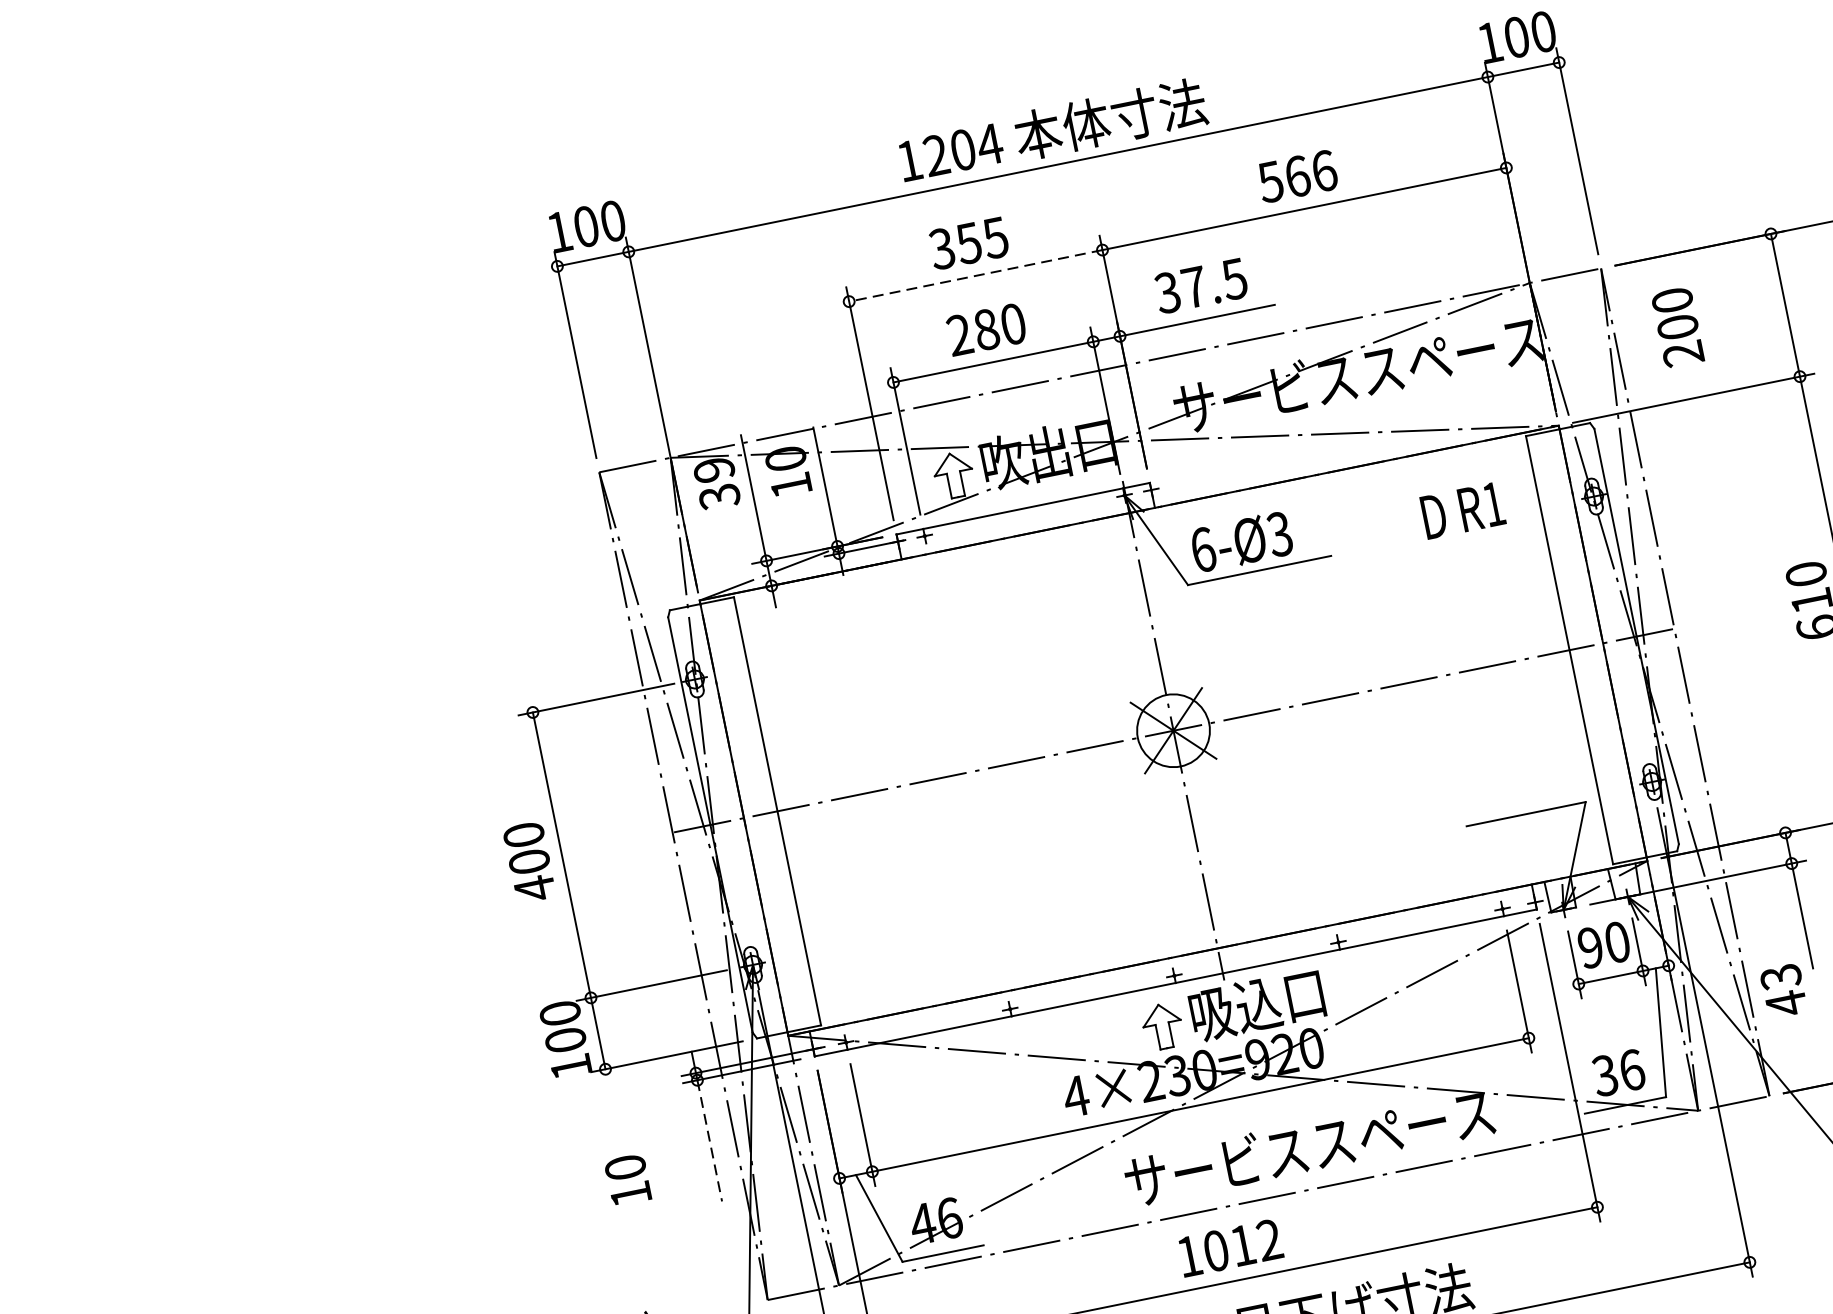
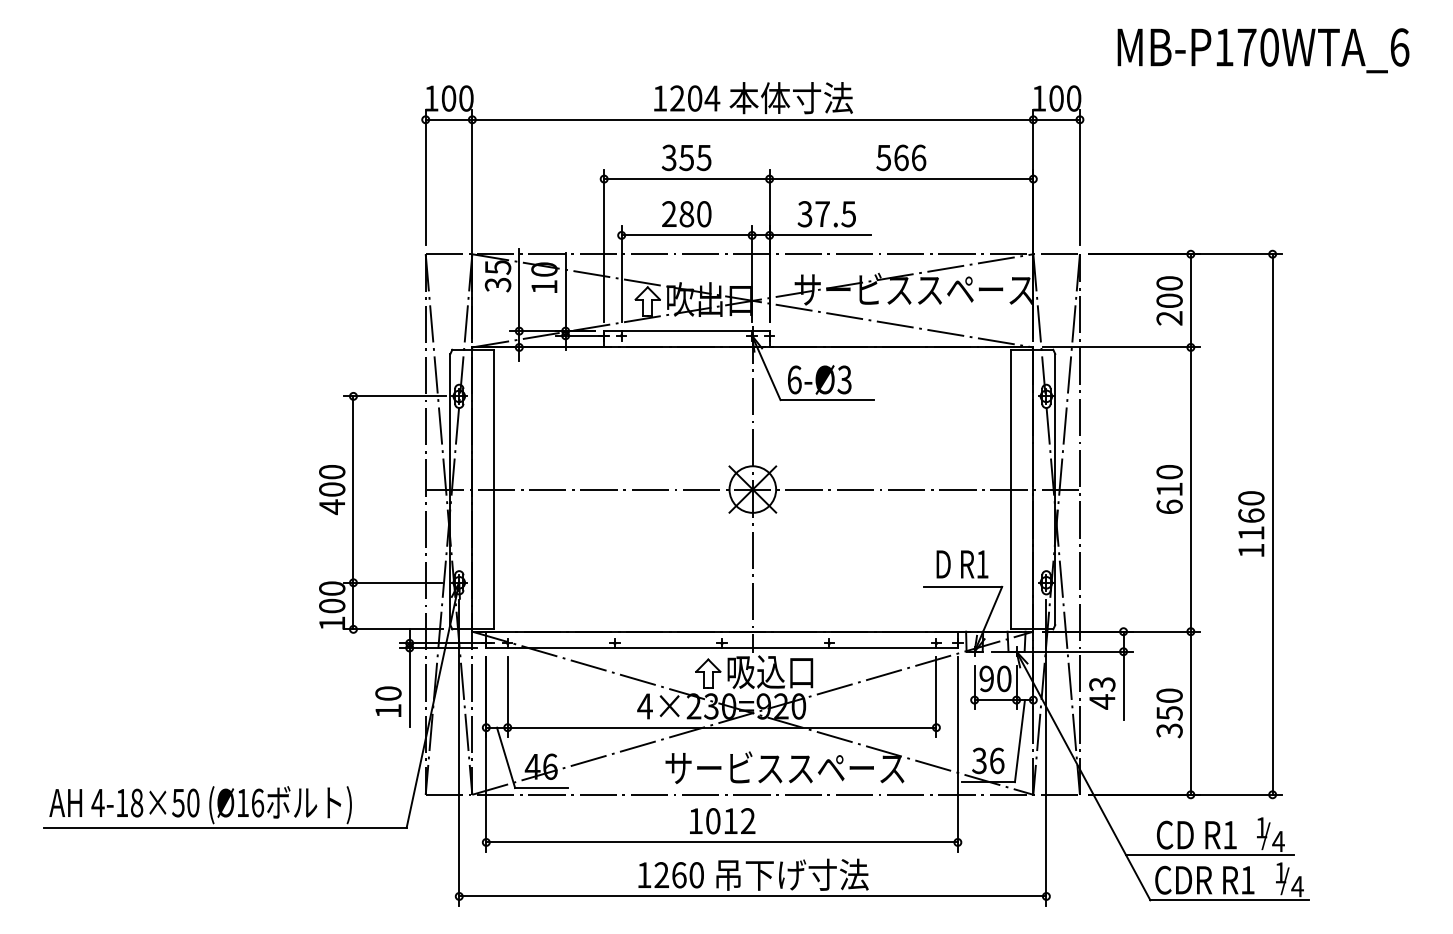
line: (975, 276) -> (686, 179), dashed -> solid
text: (1677, 326) -> (1169, 300), moved
text: (713, 470) -> (497, 267), 39 -> 35
text: (1463, 510) -> (962, 564), moved
text: (1784, 990) -> (1102, 693), moved
line: (709, 1140) -> (409, 687), dashed -> solid
text: (628, 1179) -> (388, 701), moved

